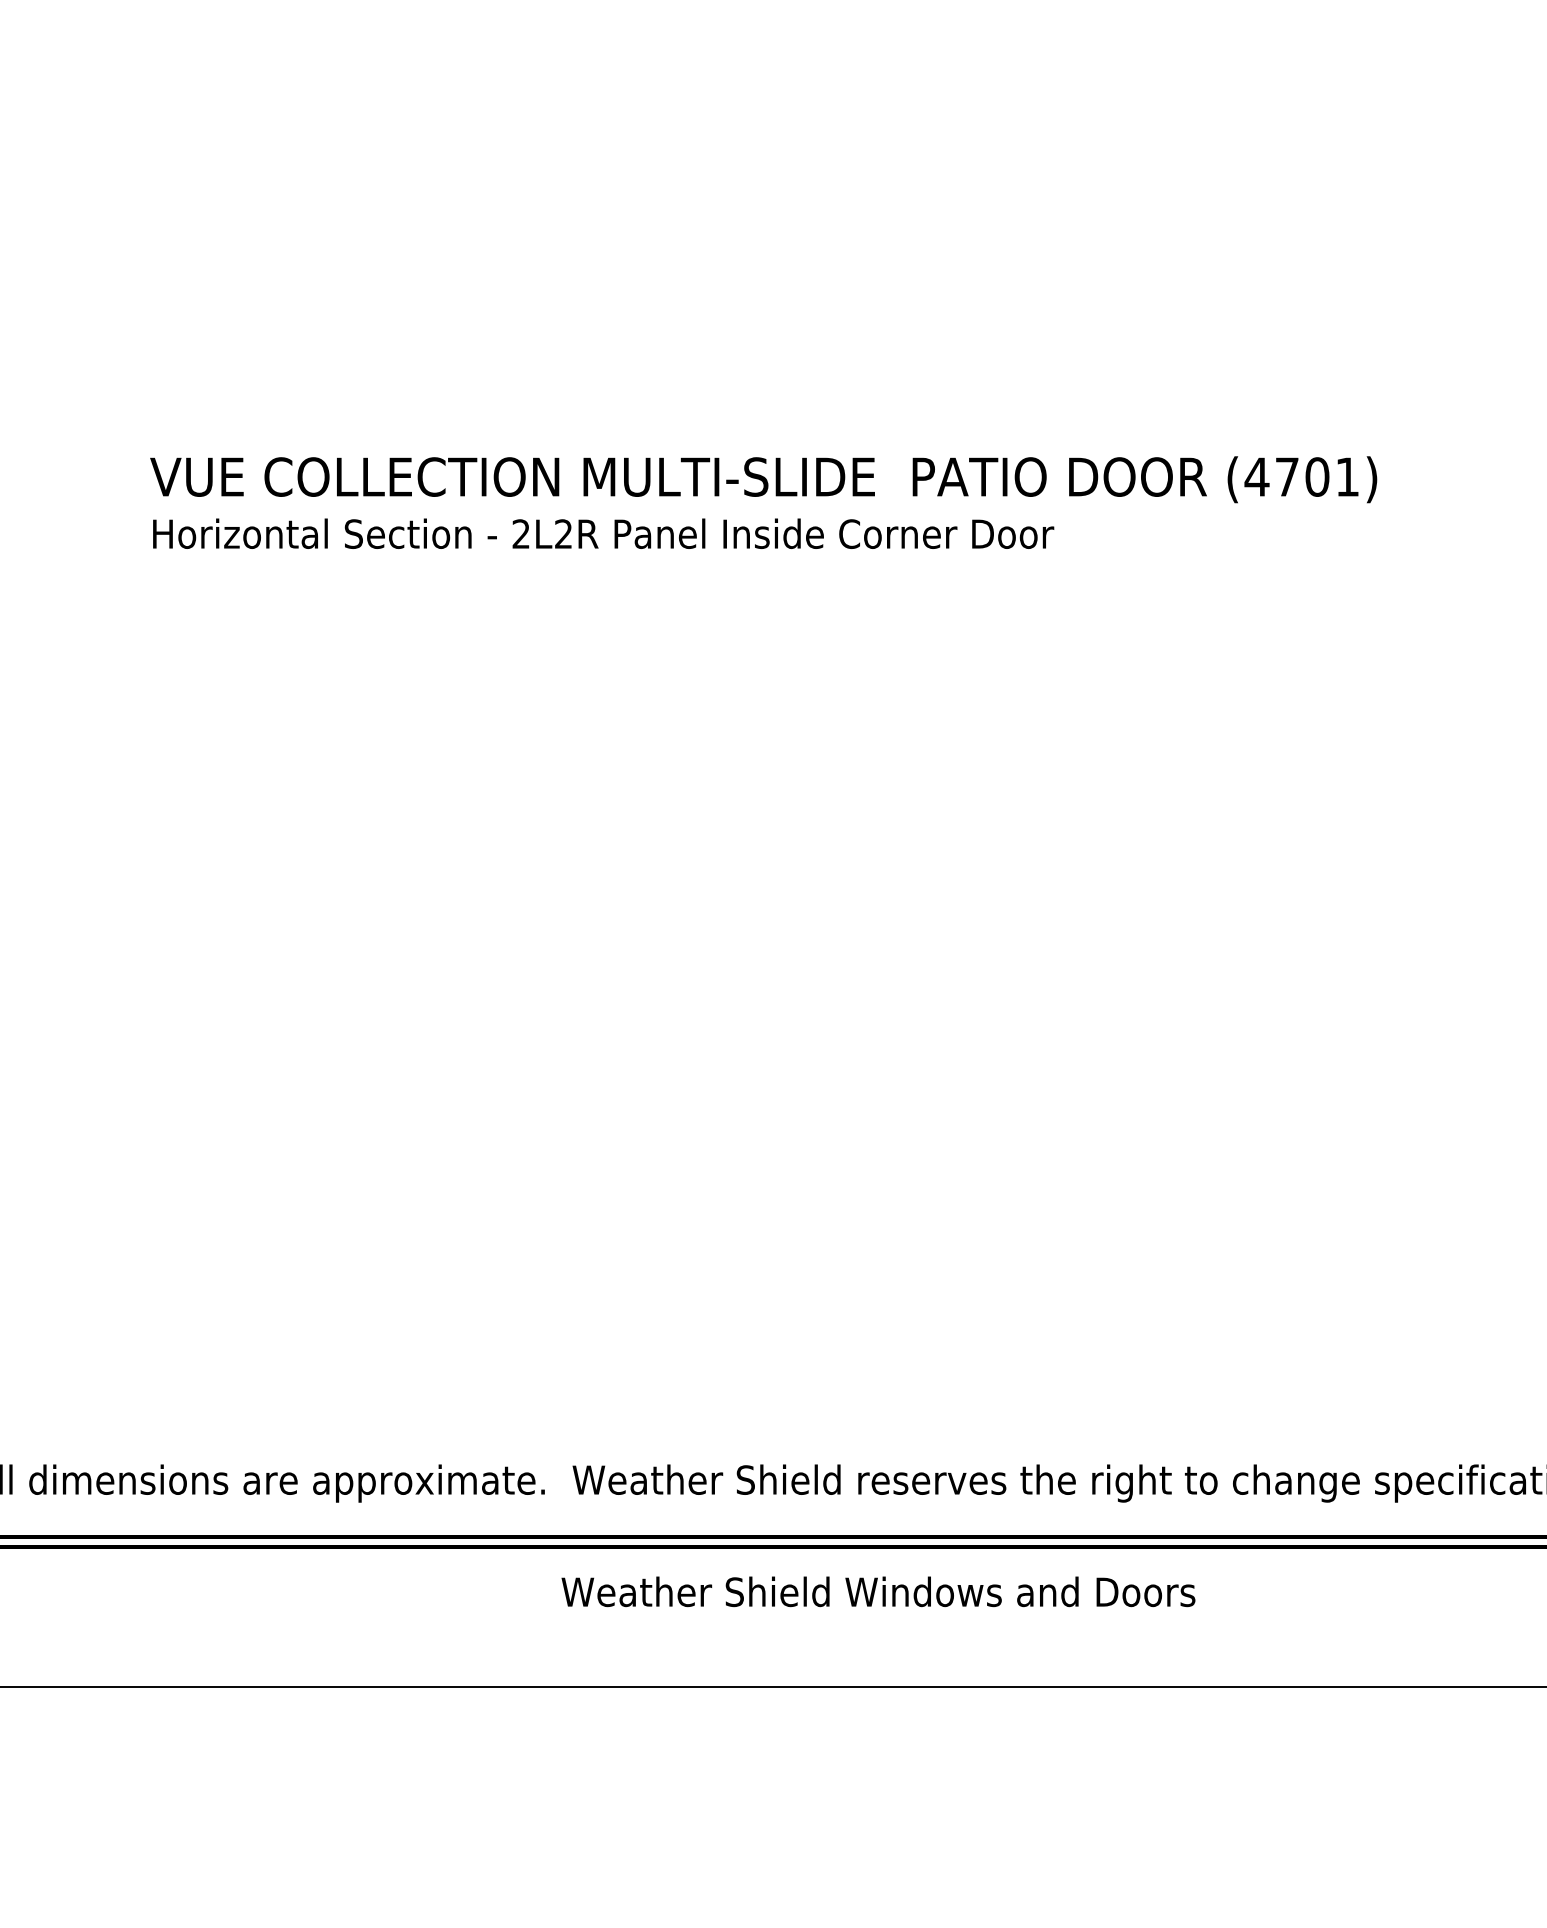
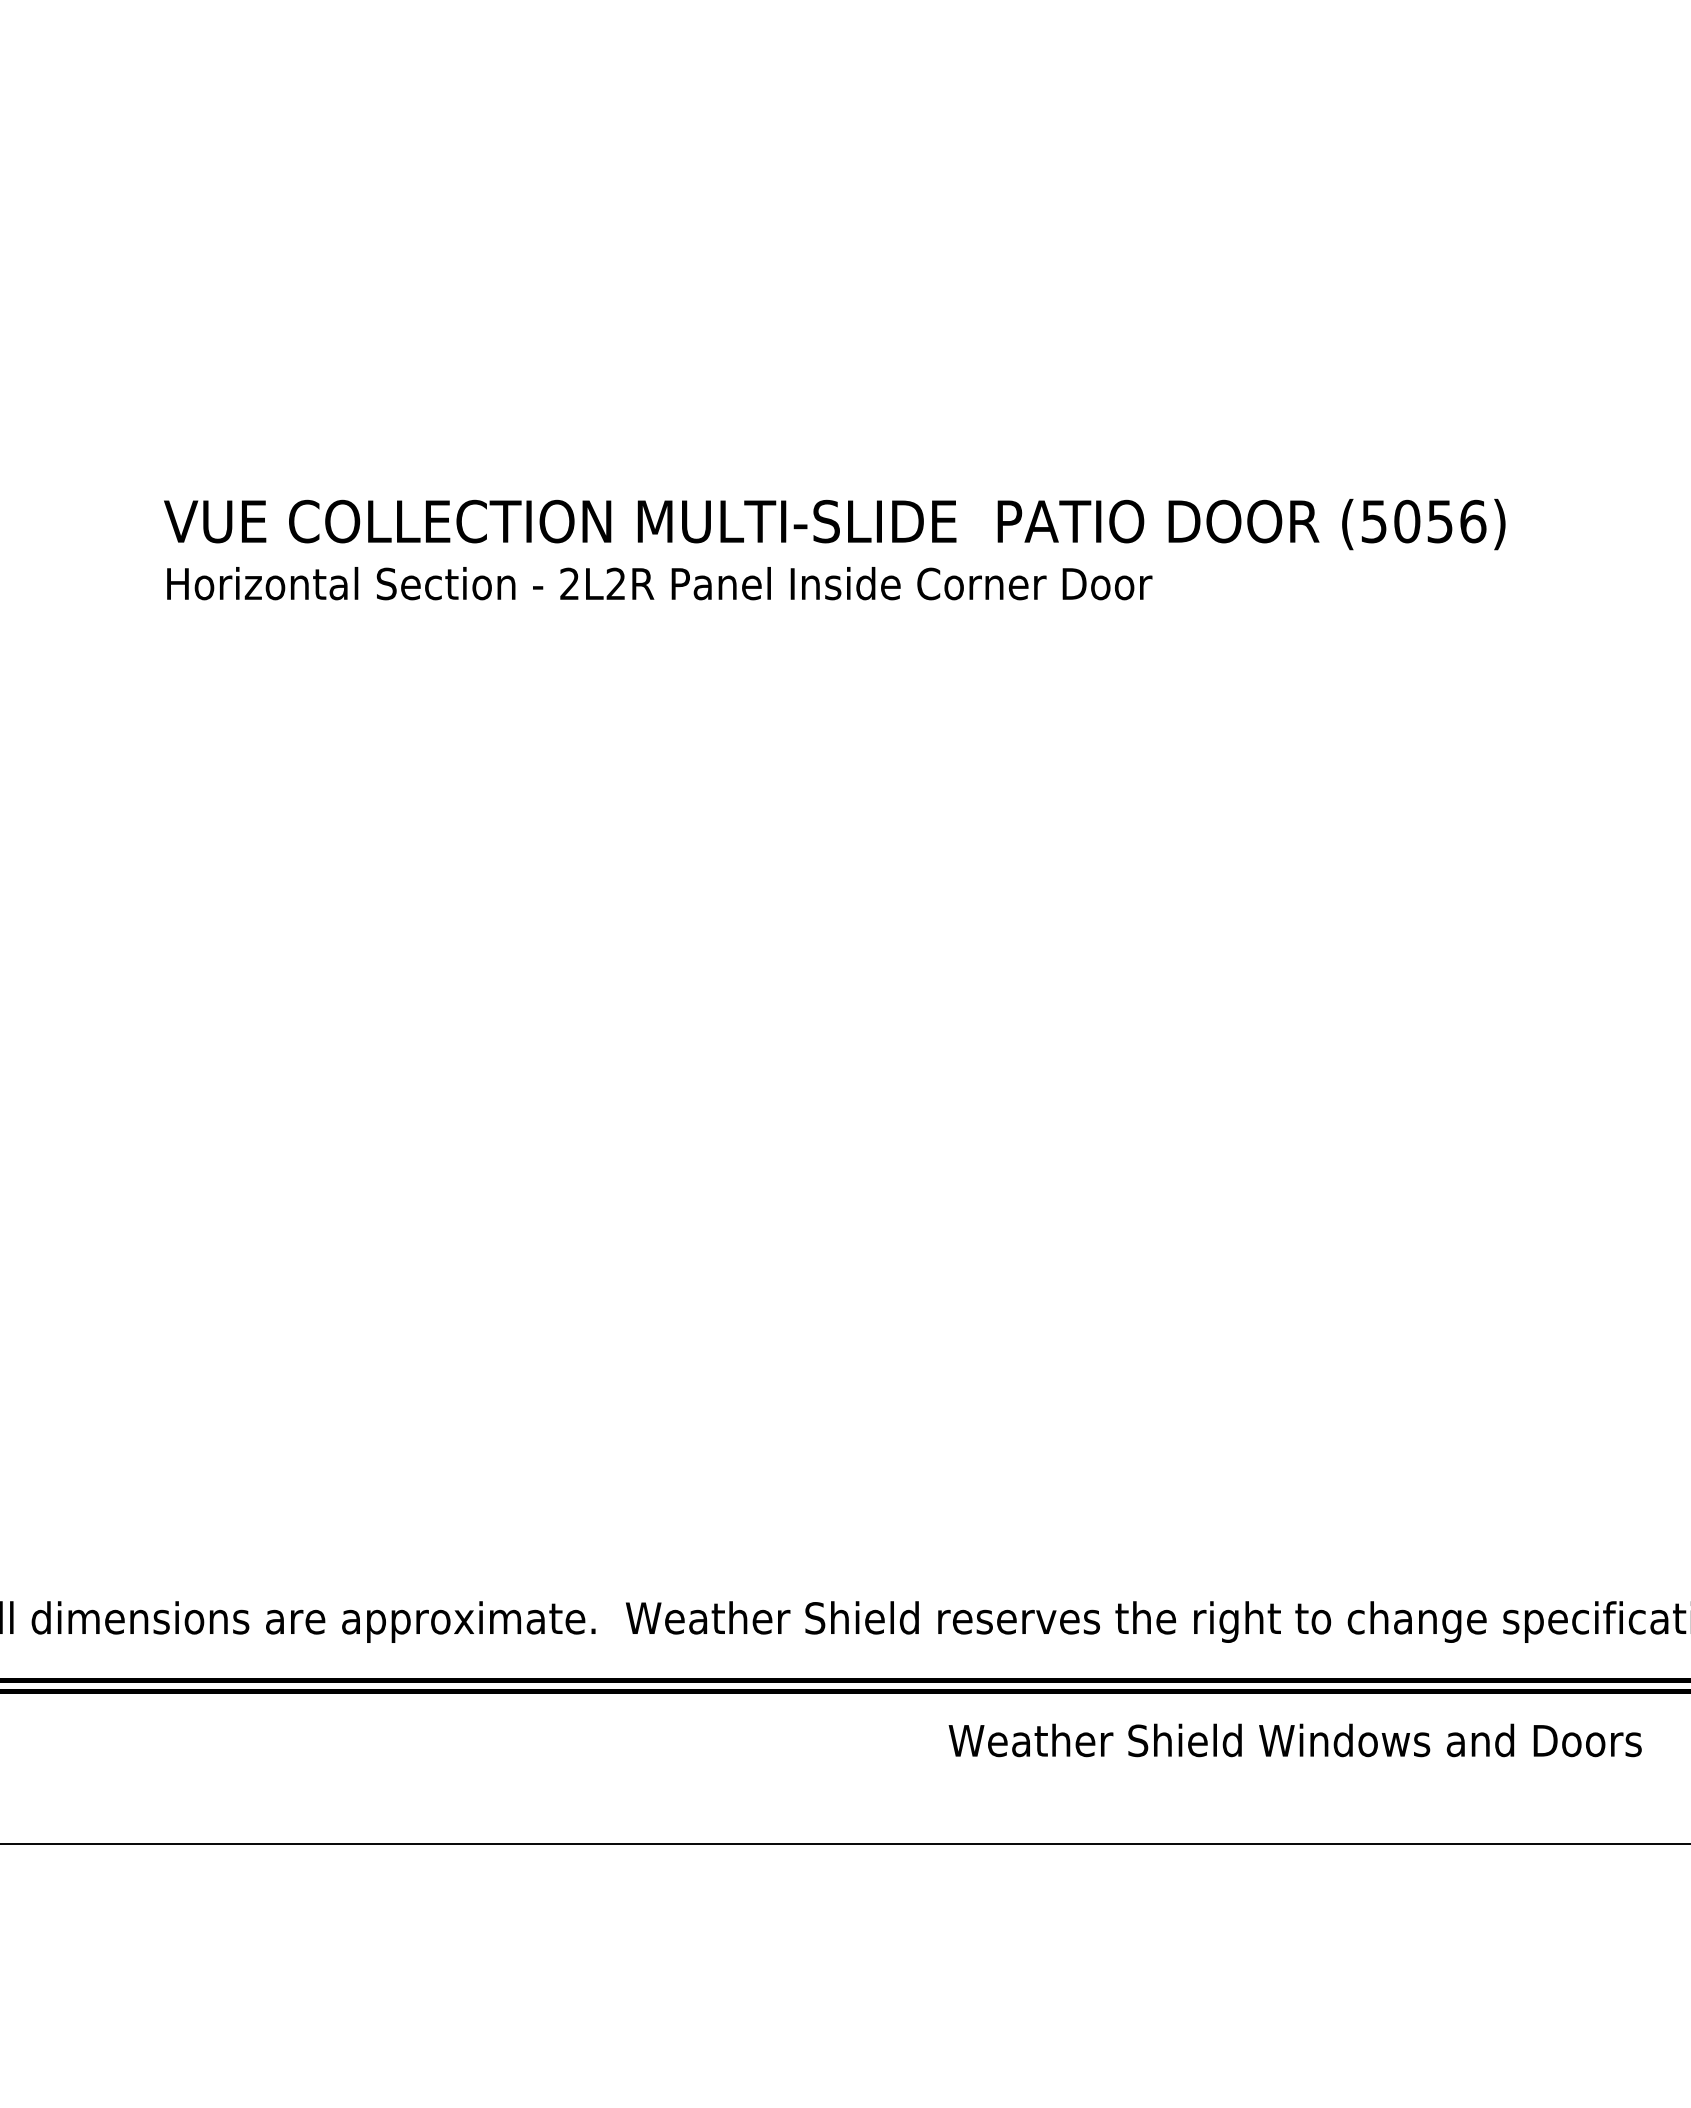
text: (1302, 476) -> (1423, 521), (4701) -> (5056)
text: (877, 1591) -> (1294, 1740), moved

